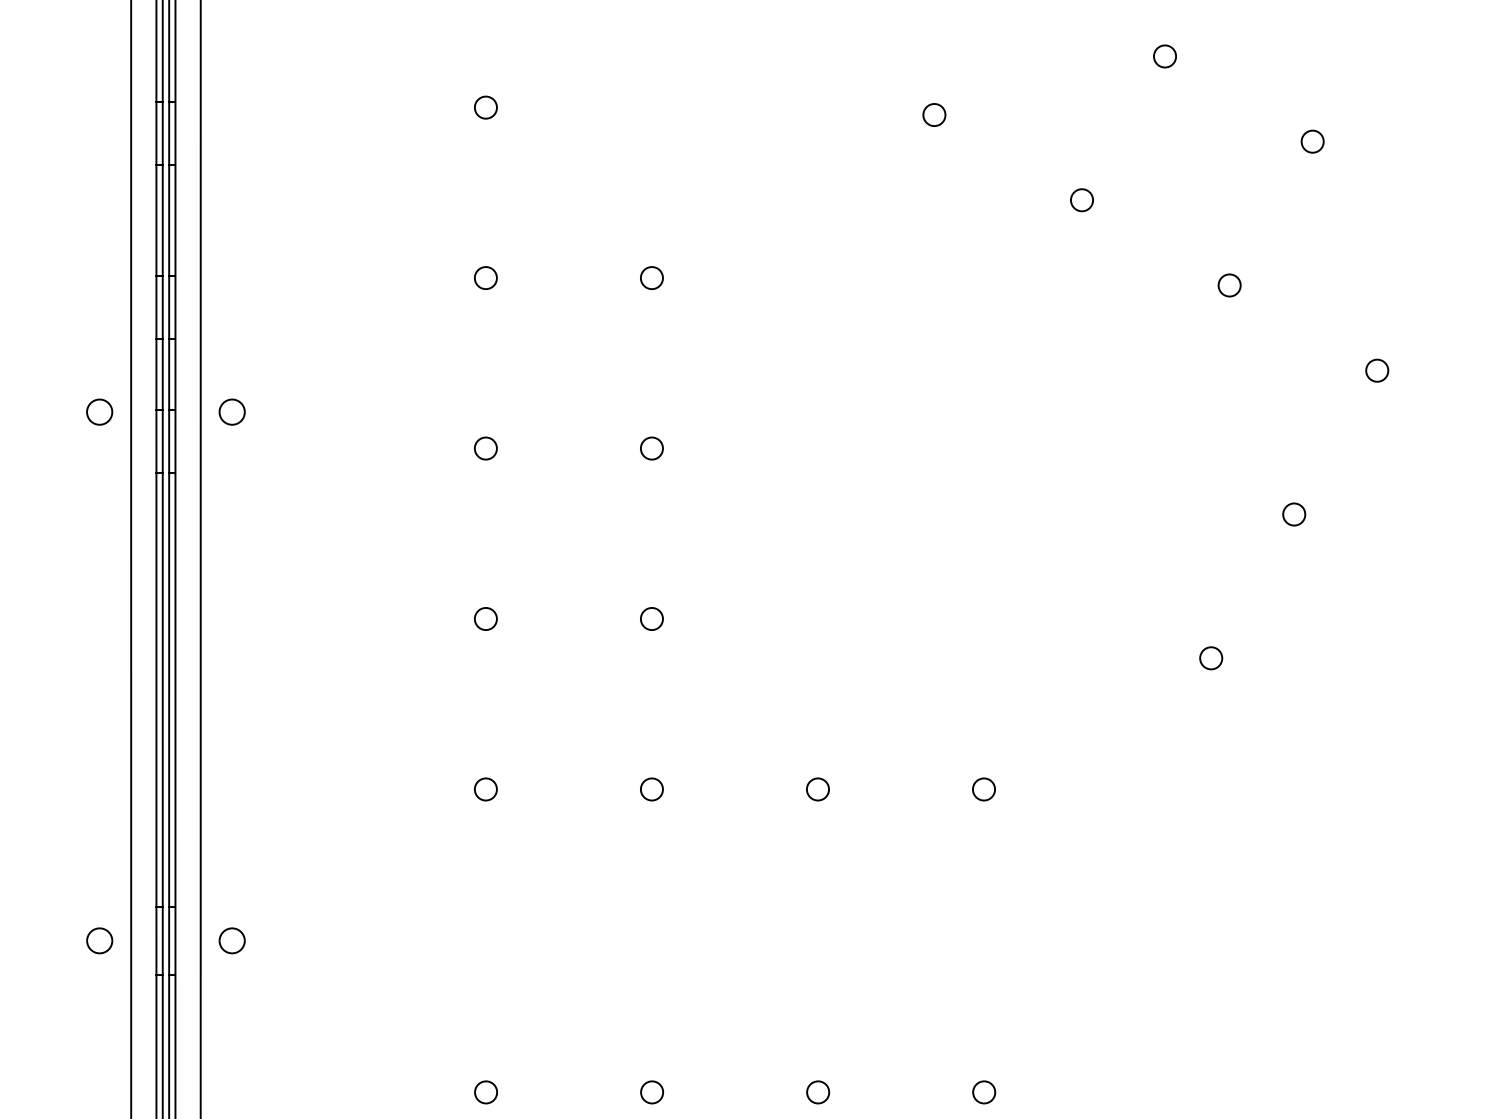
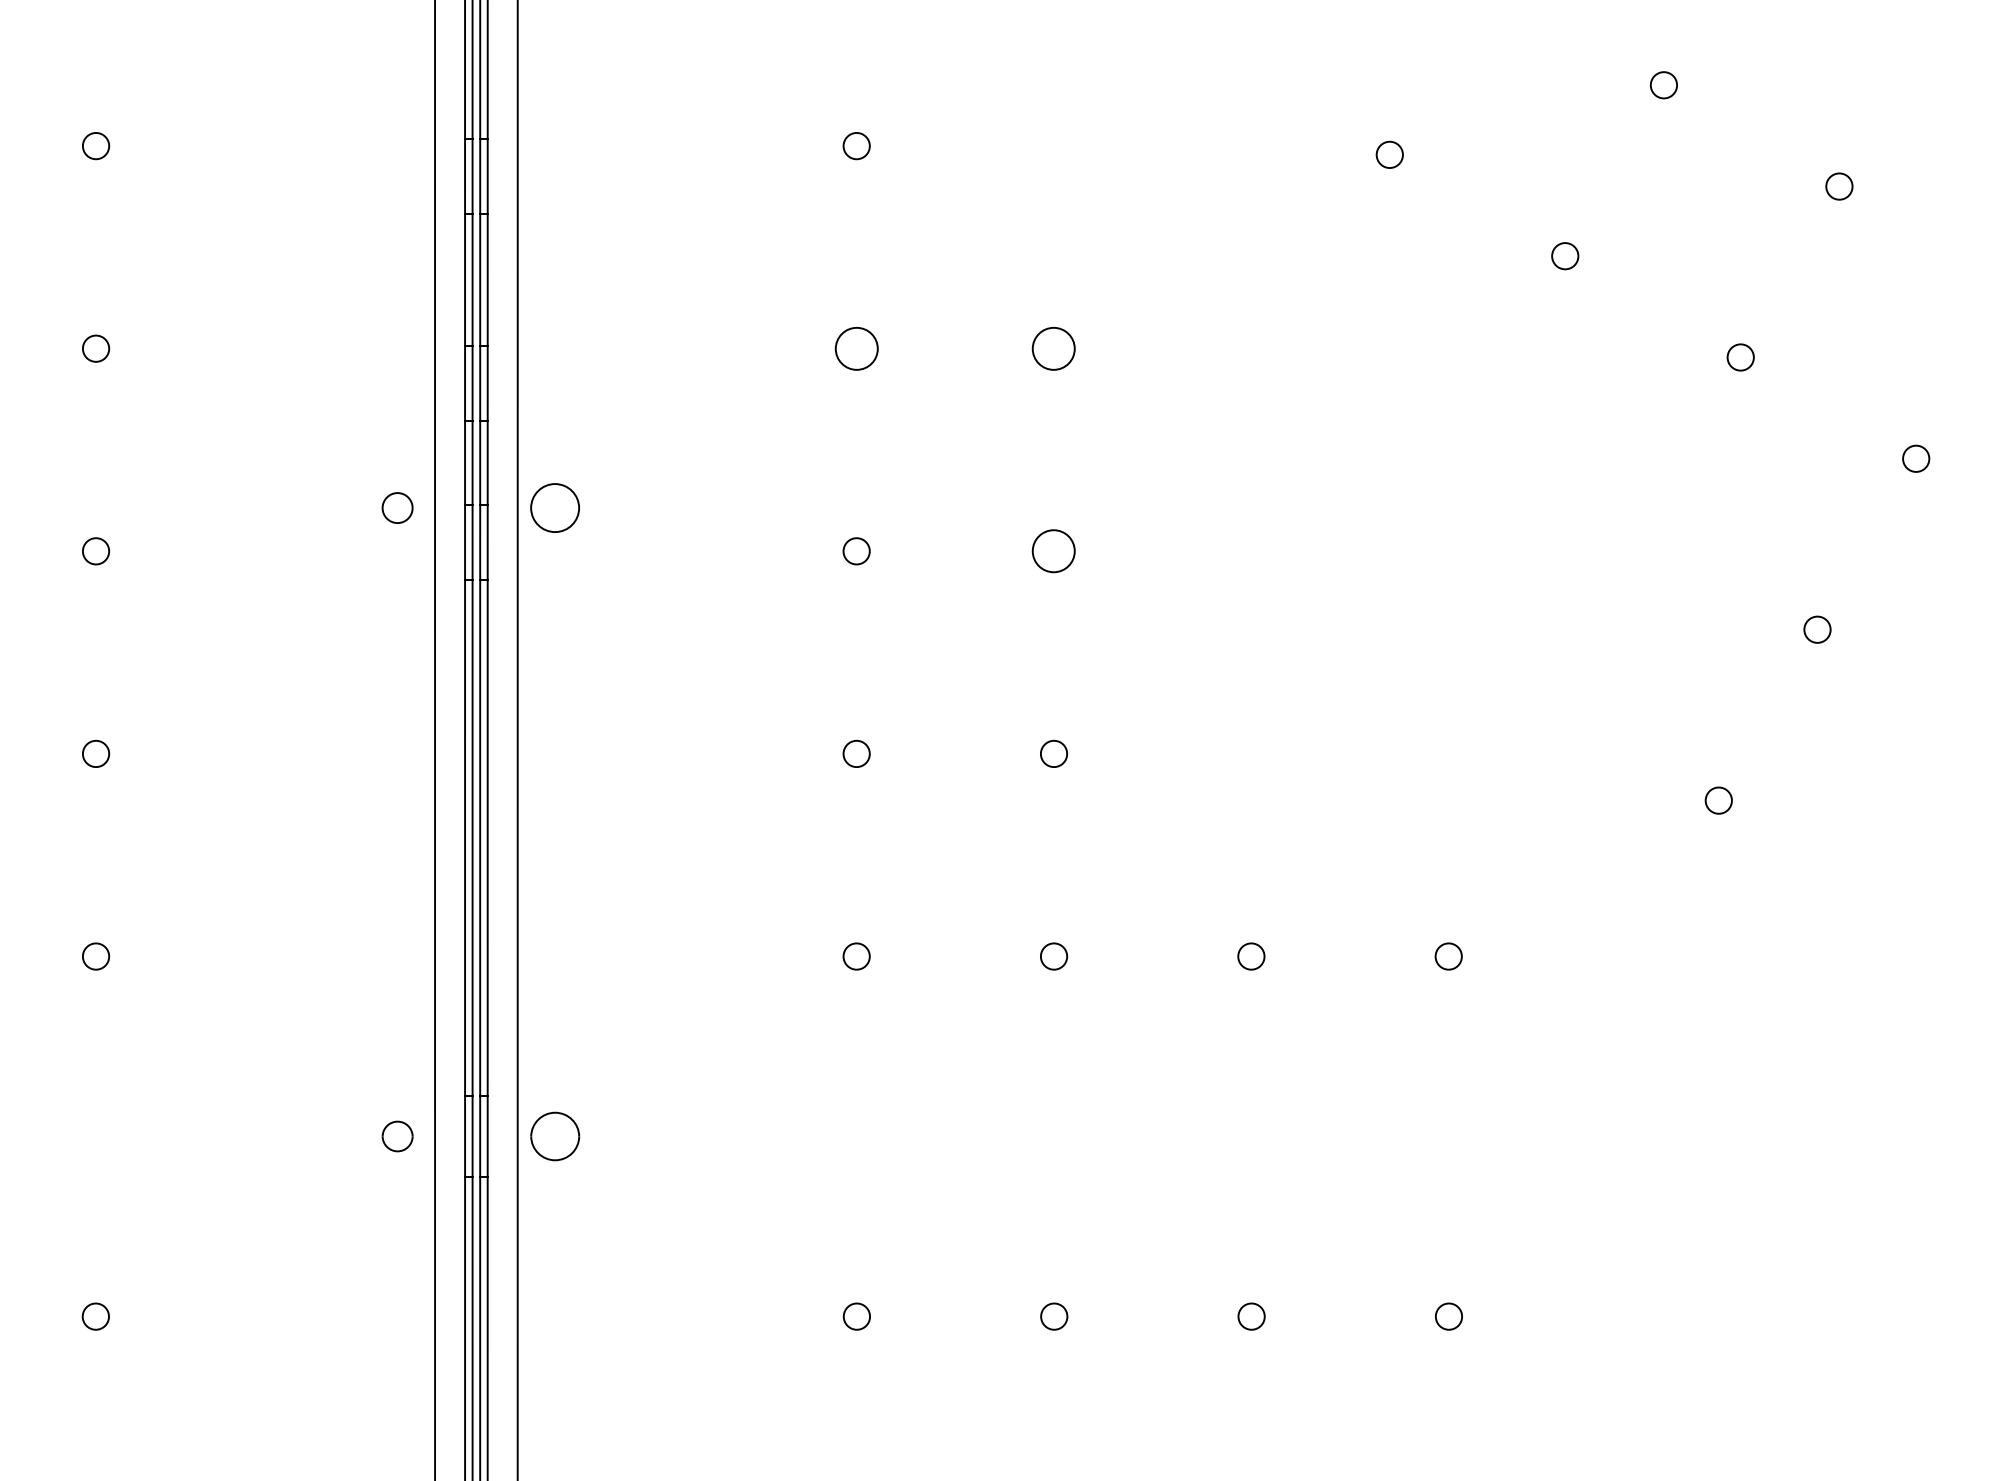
circle: (485, 277) -> (856, 348), size x1.6
circle: (652, 277) -> (1054, 348), size x1.6
circle: (232, 412) -> (555, 508), size x1.6
circle: (652, 448) -> (1054, 551), size x1.6
part: (231, 940) -> (554, 1136), size x1.6

